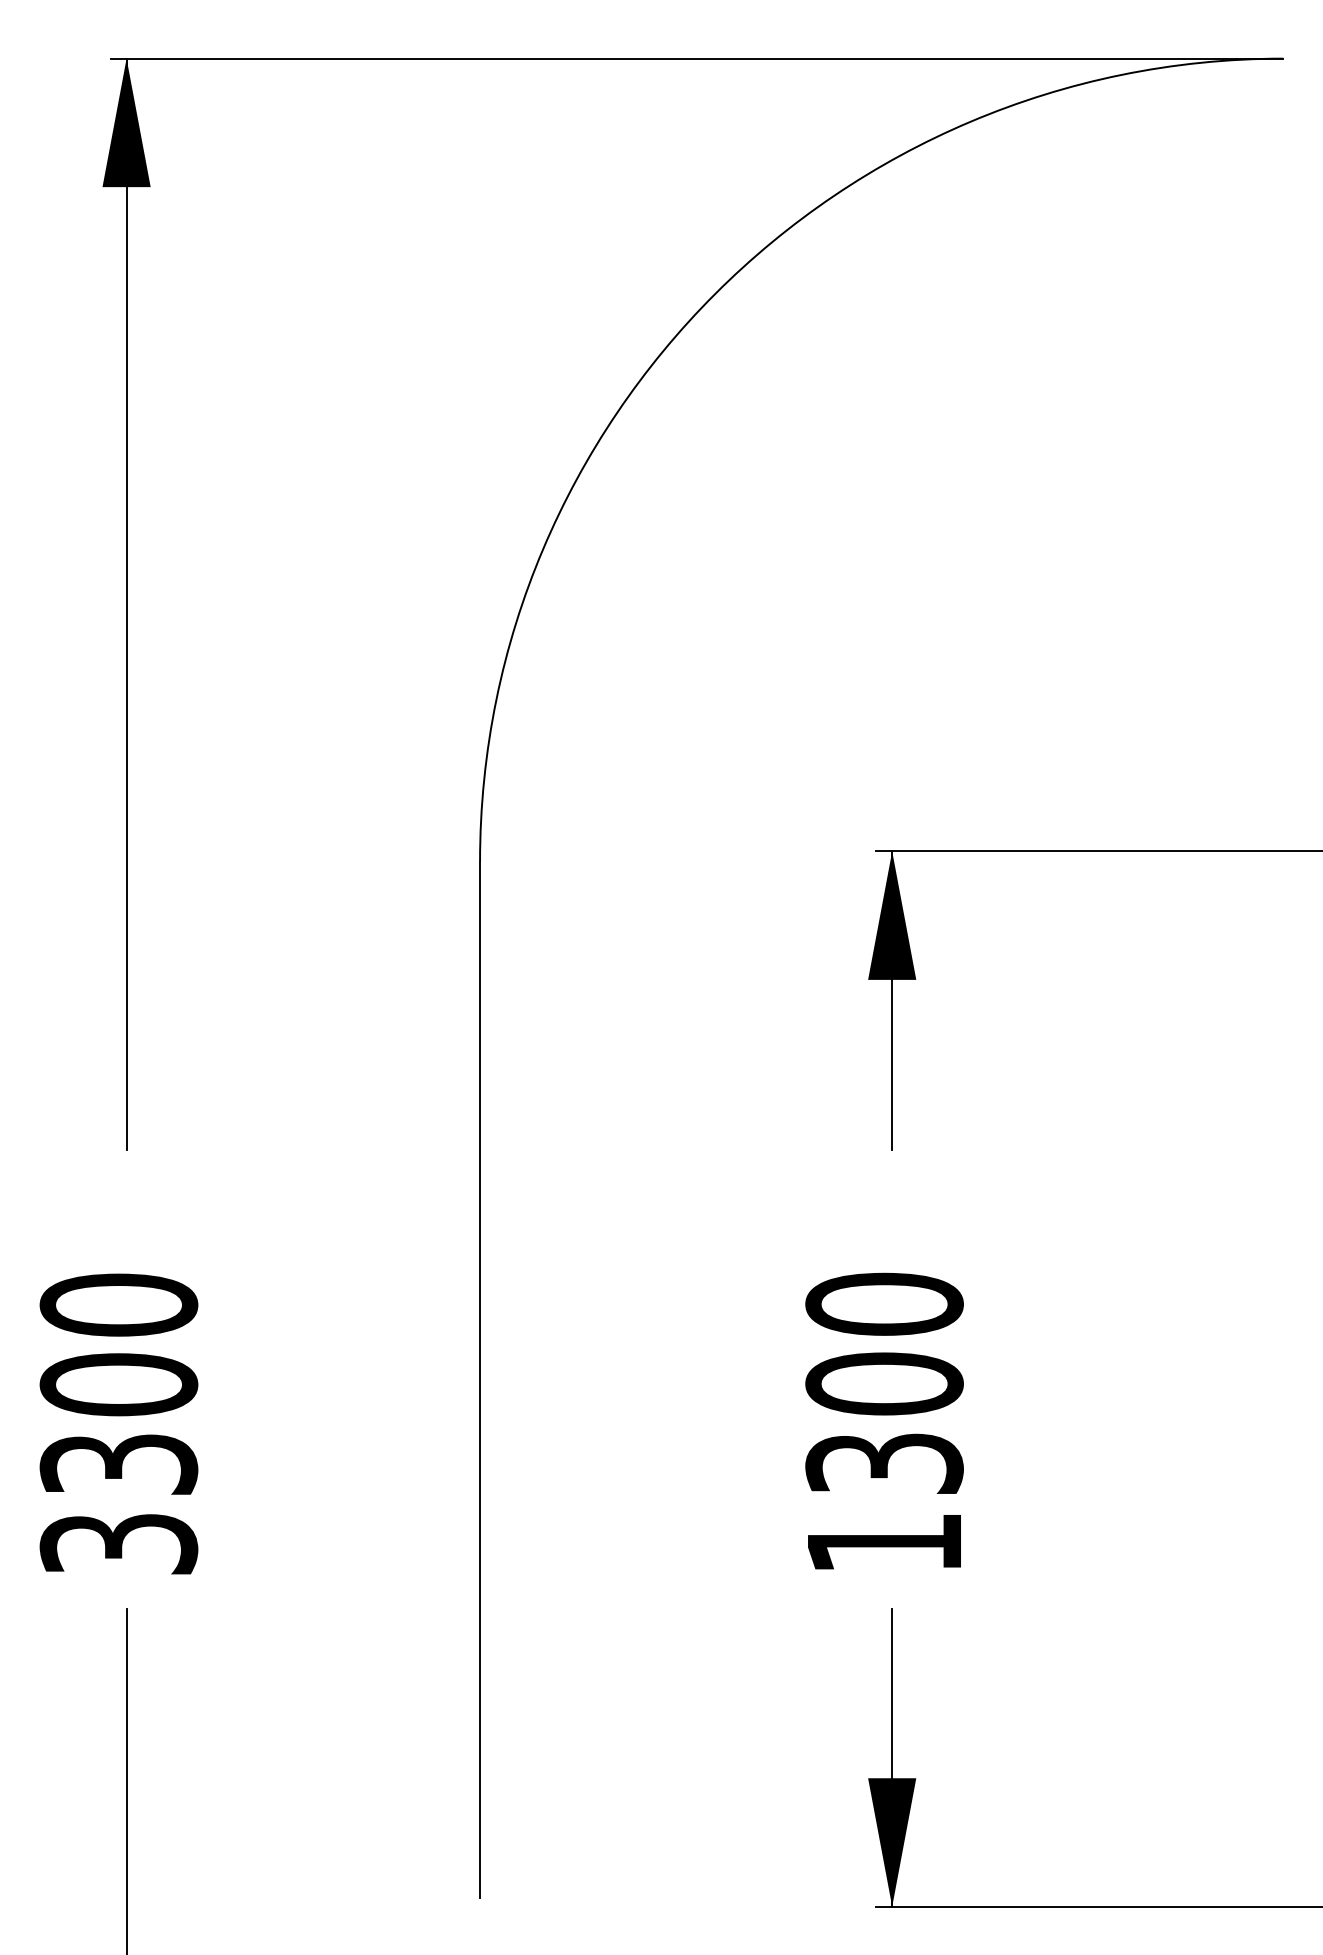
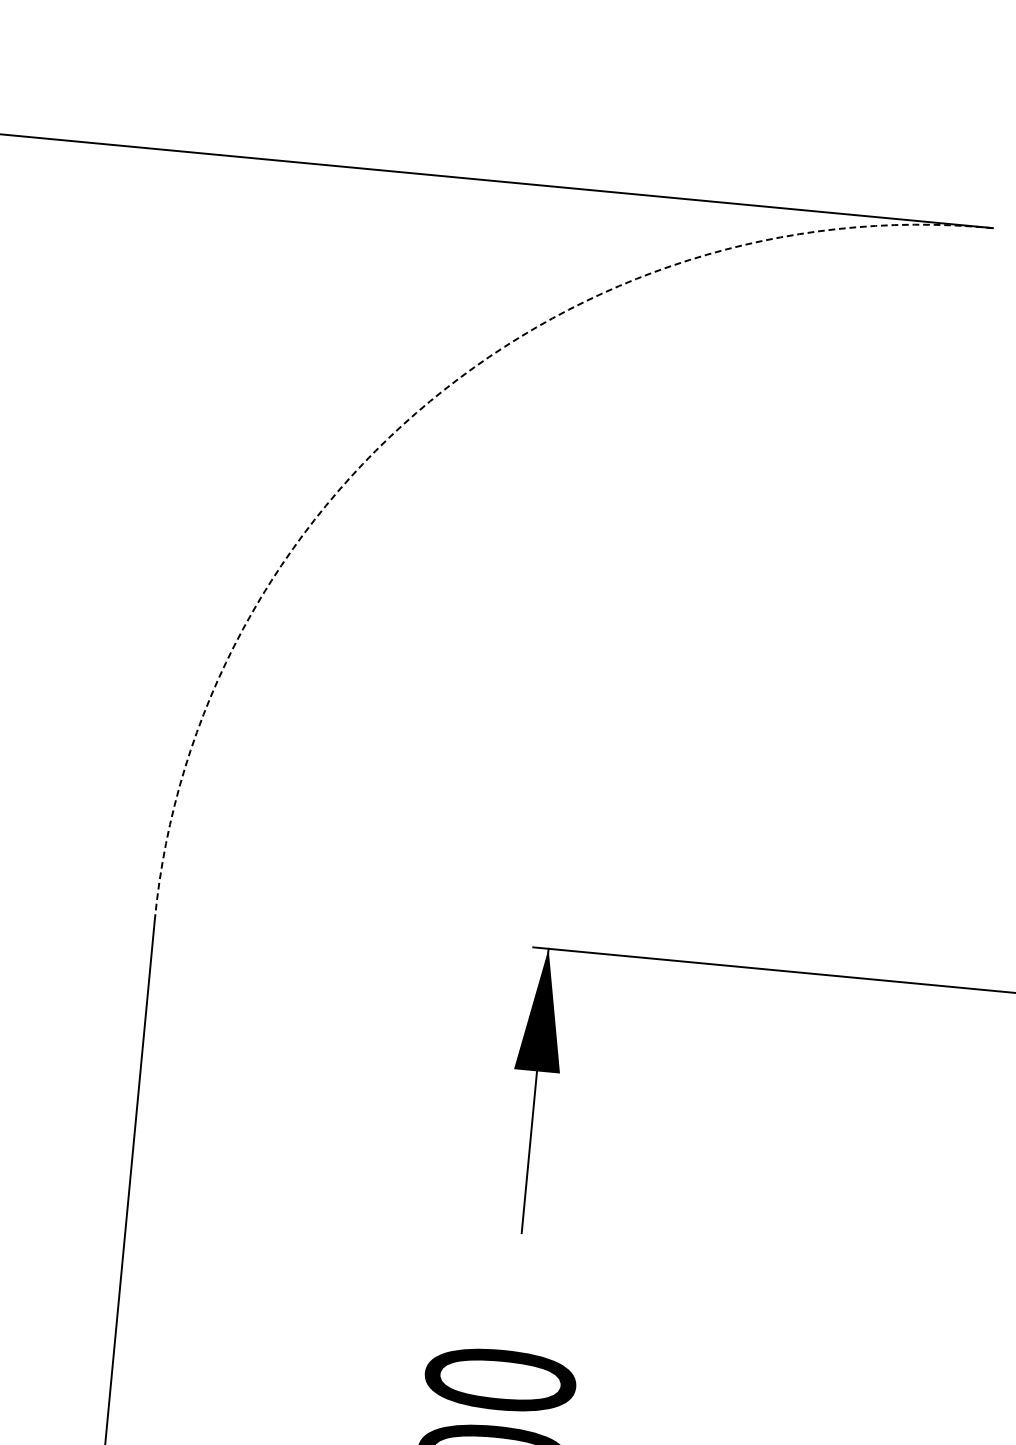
arc: (715, 293) -> (430, 400), solid -> dashed

